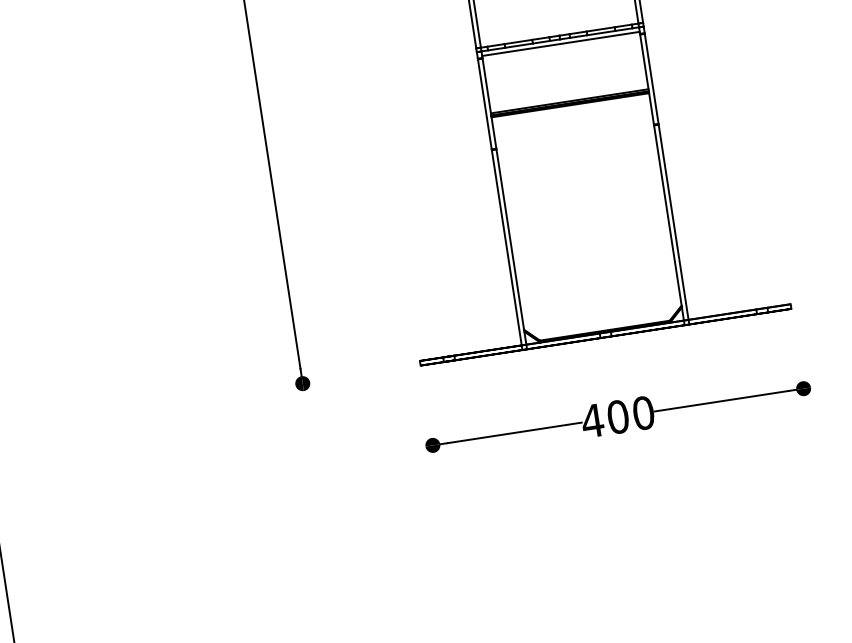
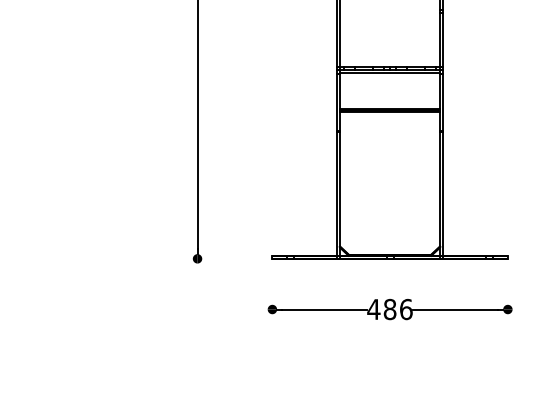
text: (629, 415) -> (397, 309), 400 -> 486

